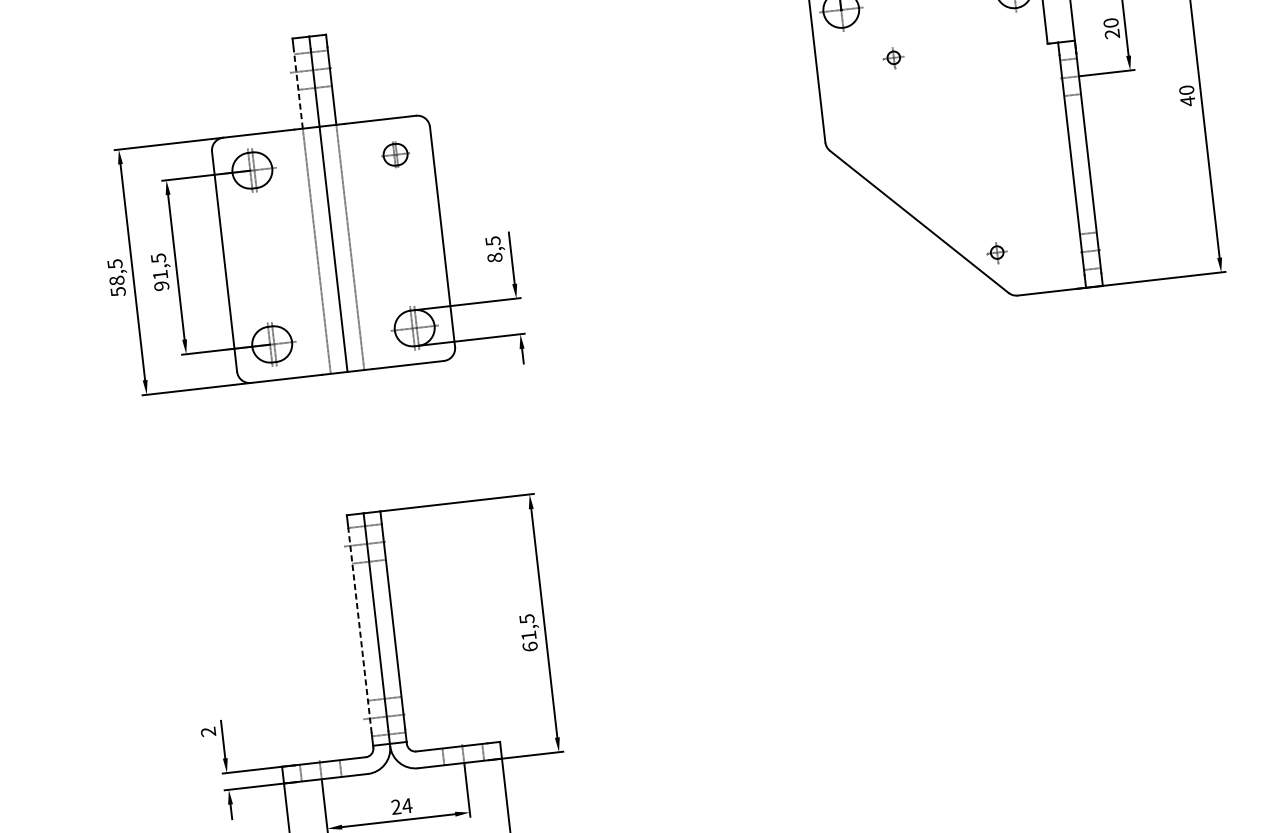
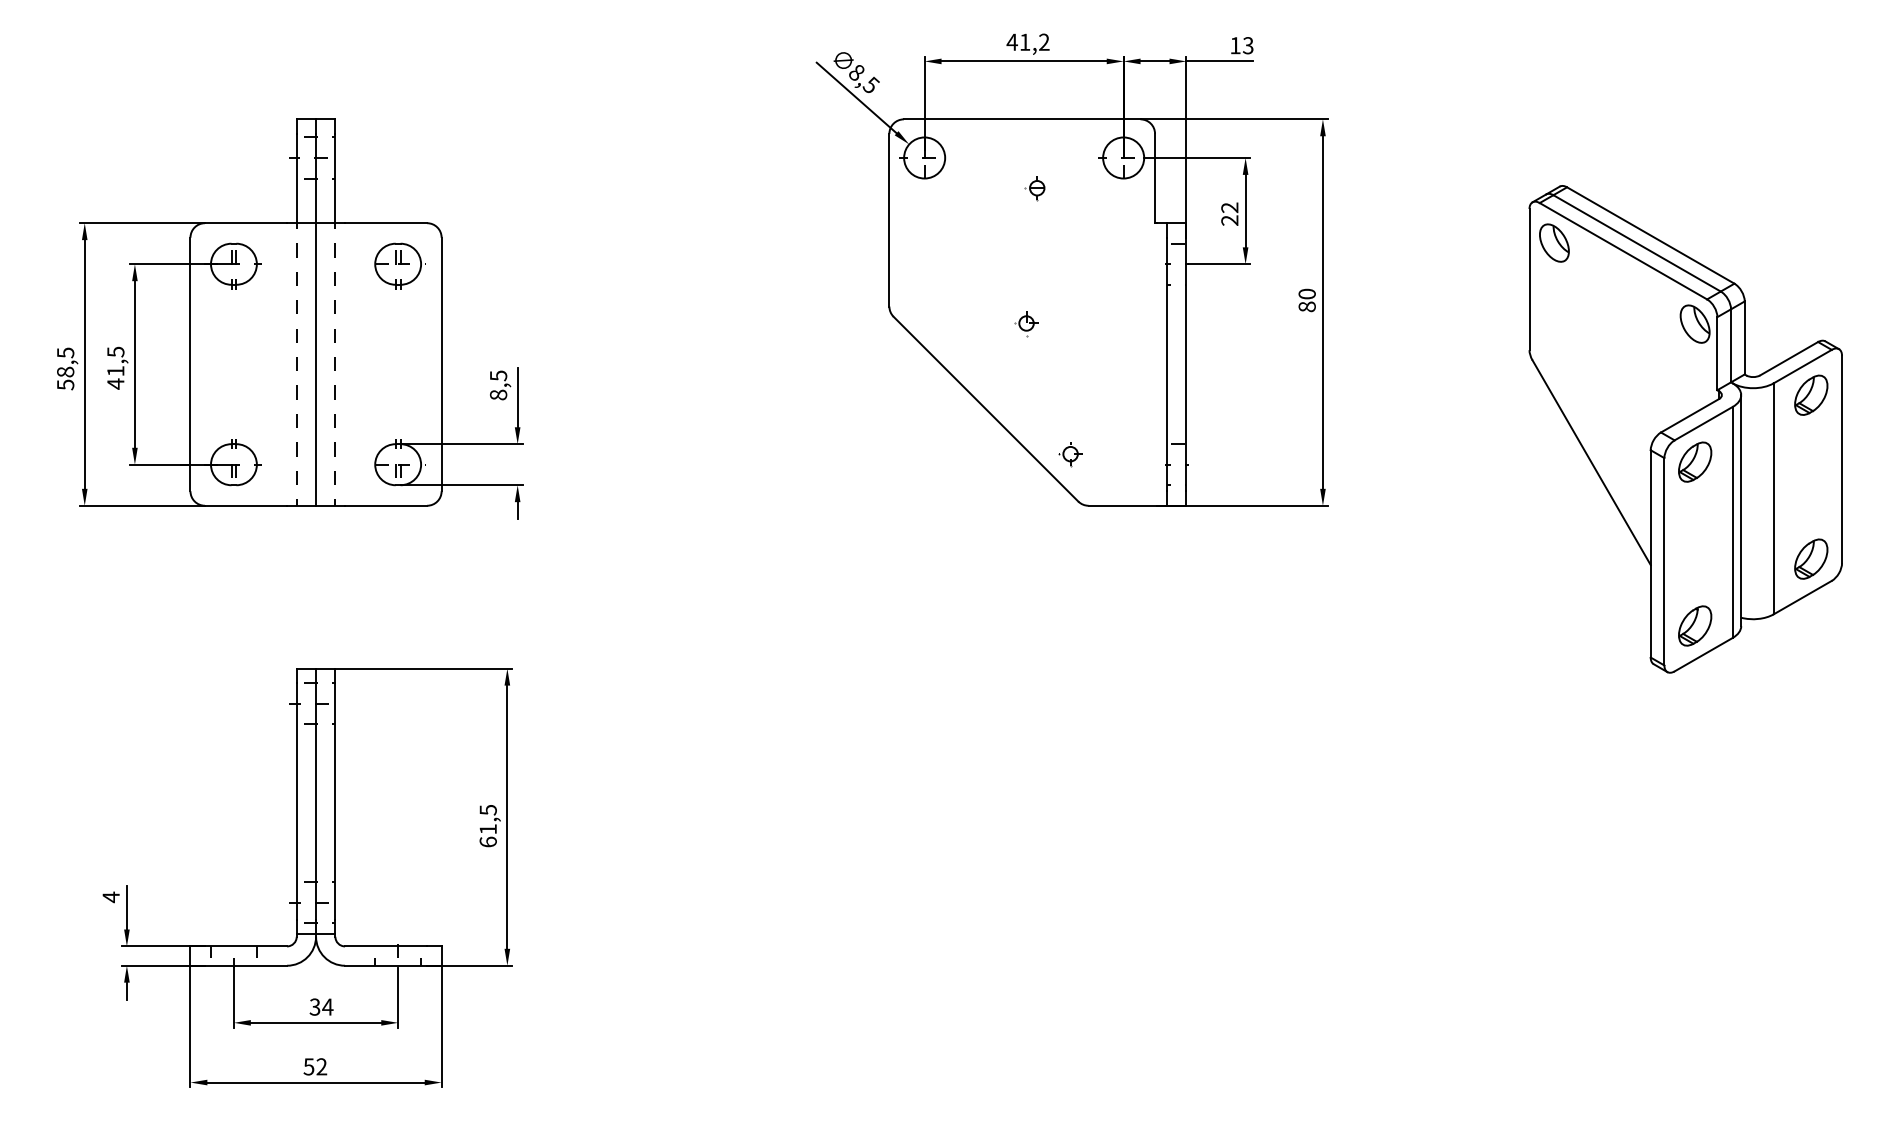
text: (1110, 22) -> (1229, 207), 20 -> 22
part: (891, 58) -> (1034, 188), moved
line: (298, 89) -> (296, 178), dashed -> solid
text: (1187, 101) -> (1306, 306), 40 -> 80
part: (946, 144) -> (1026, 324), added
part: (396, 155) -> (399, 265), size x1.67
text: (161, 285) -> (115, 383), 91,5 -> 41,5
line: (359, 630) -> (296, 801), dashed -> solid
text: (207, 732) -> (110, 897), 2 -> 4
text: (395, 807) -> (314, 1007), 24 -> 34

